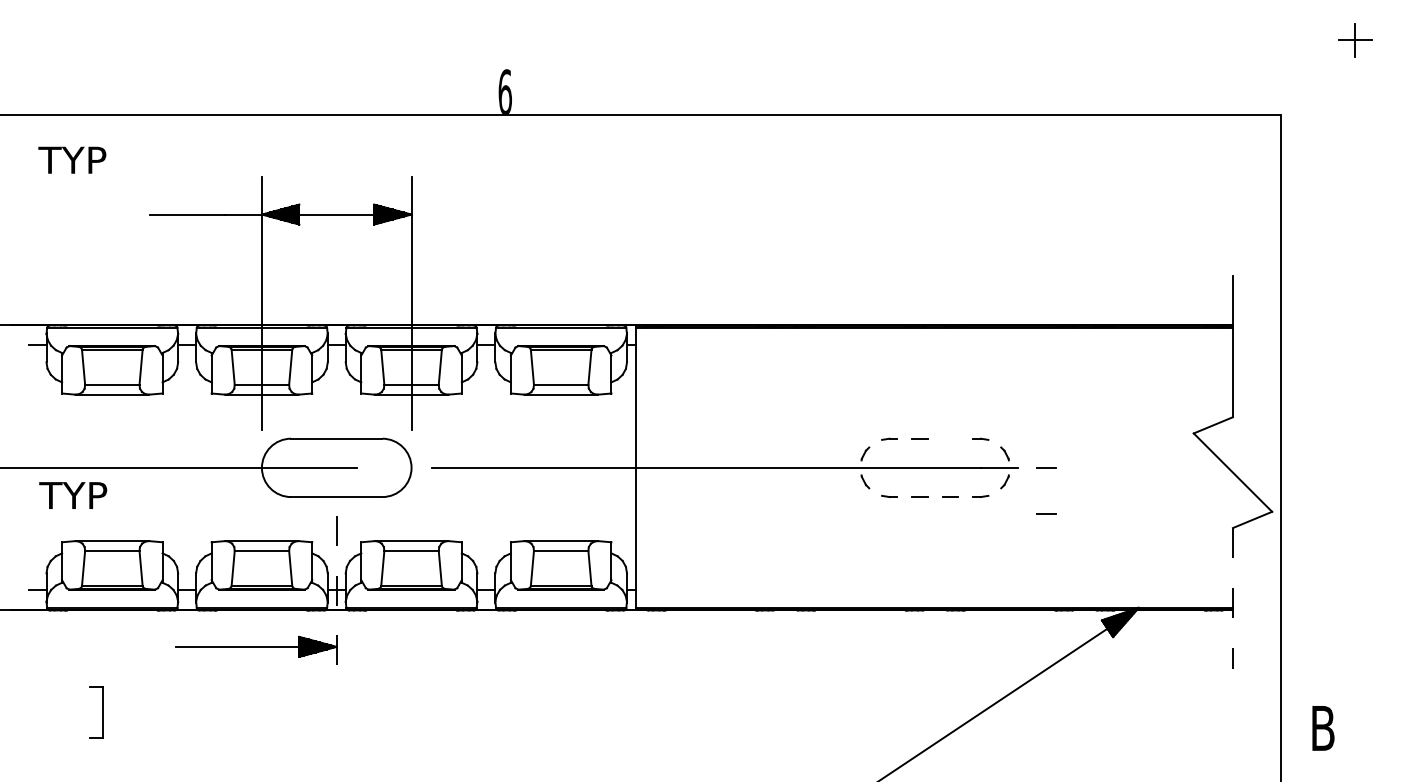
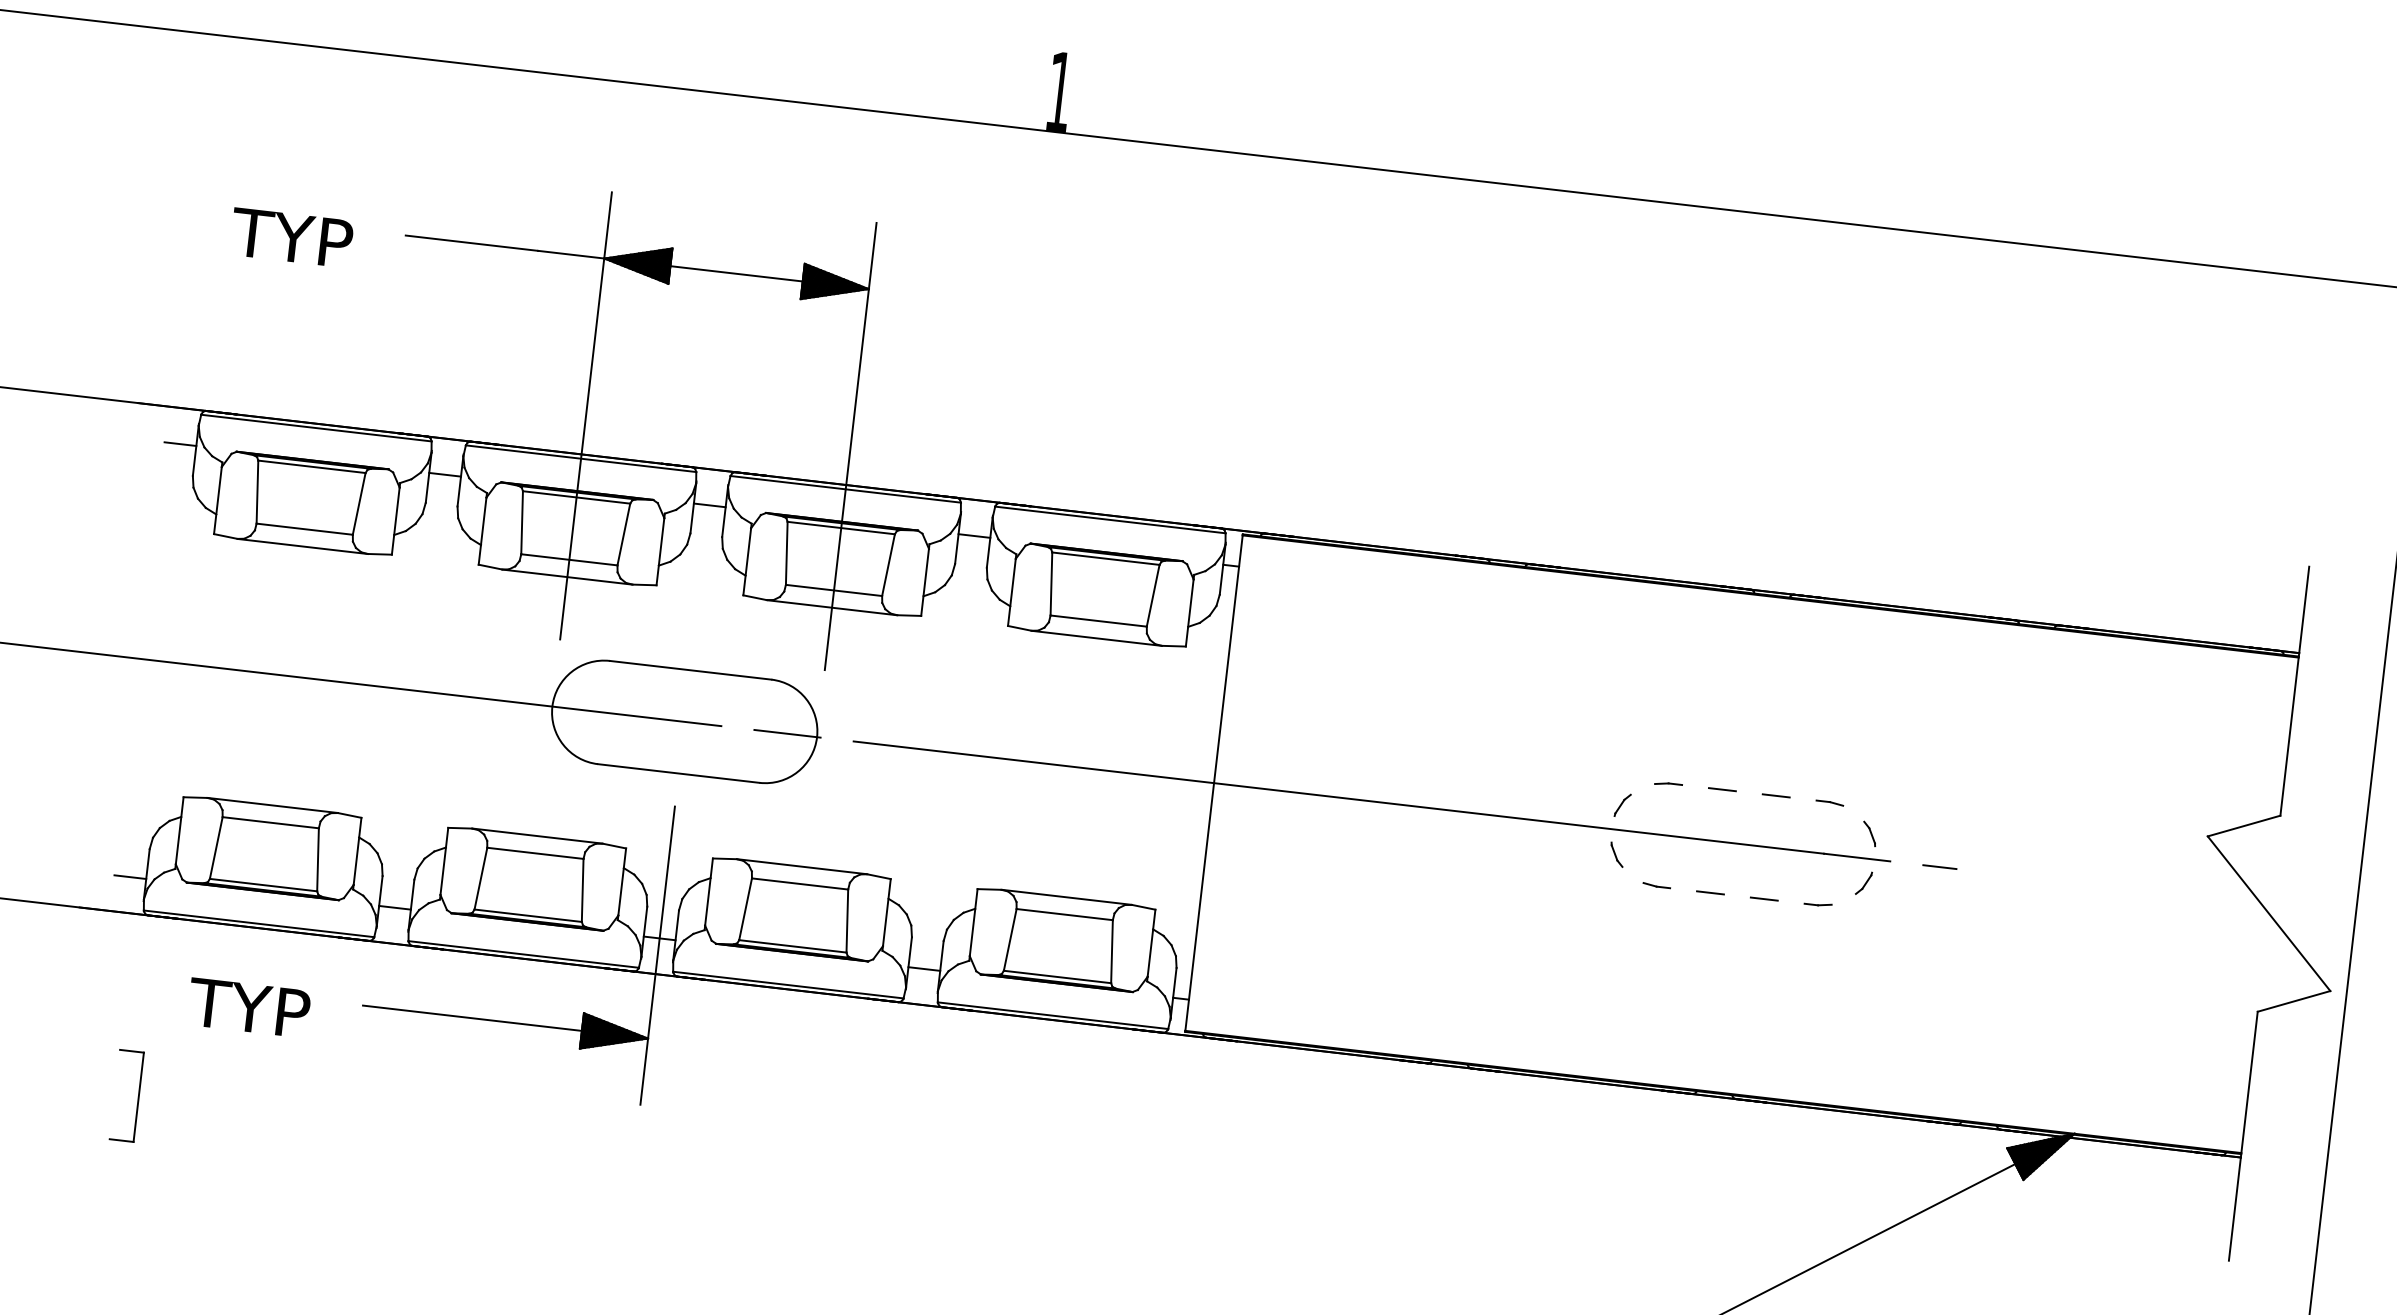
text: (504, 91) -> (1058, 90), 6 -> 1
text: (72, 159) -> (292, 236), moved
line: (950, 438) -> (1776, 795), added
line: (394, 467) -> (786, 733), added
text: (73, 495) -> (249, 1007), moved
line: (1046, 513) -> (1930, 947), removed
line: (1232, 598) -> (2242, 1136), dashed -> solid
line: (336, 600) -> (657, 956), dashed -> solid
part: (96, 712) -> (126, 1095), moved

